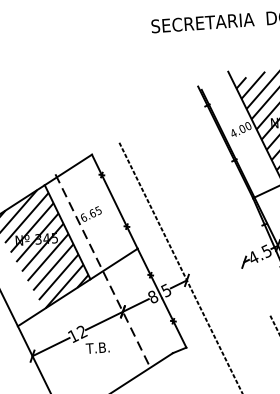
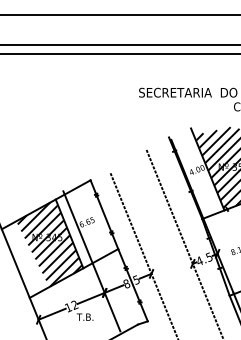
line: (218, 211) -> (177, 226), added
line: (101, 268) -> (91, 261), dashed -> solid

